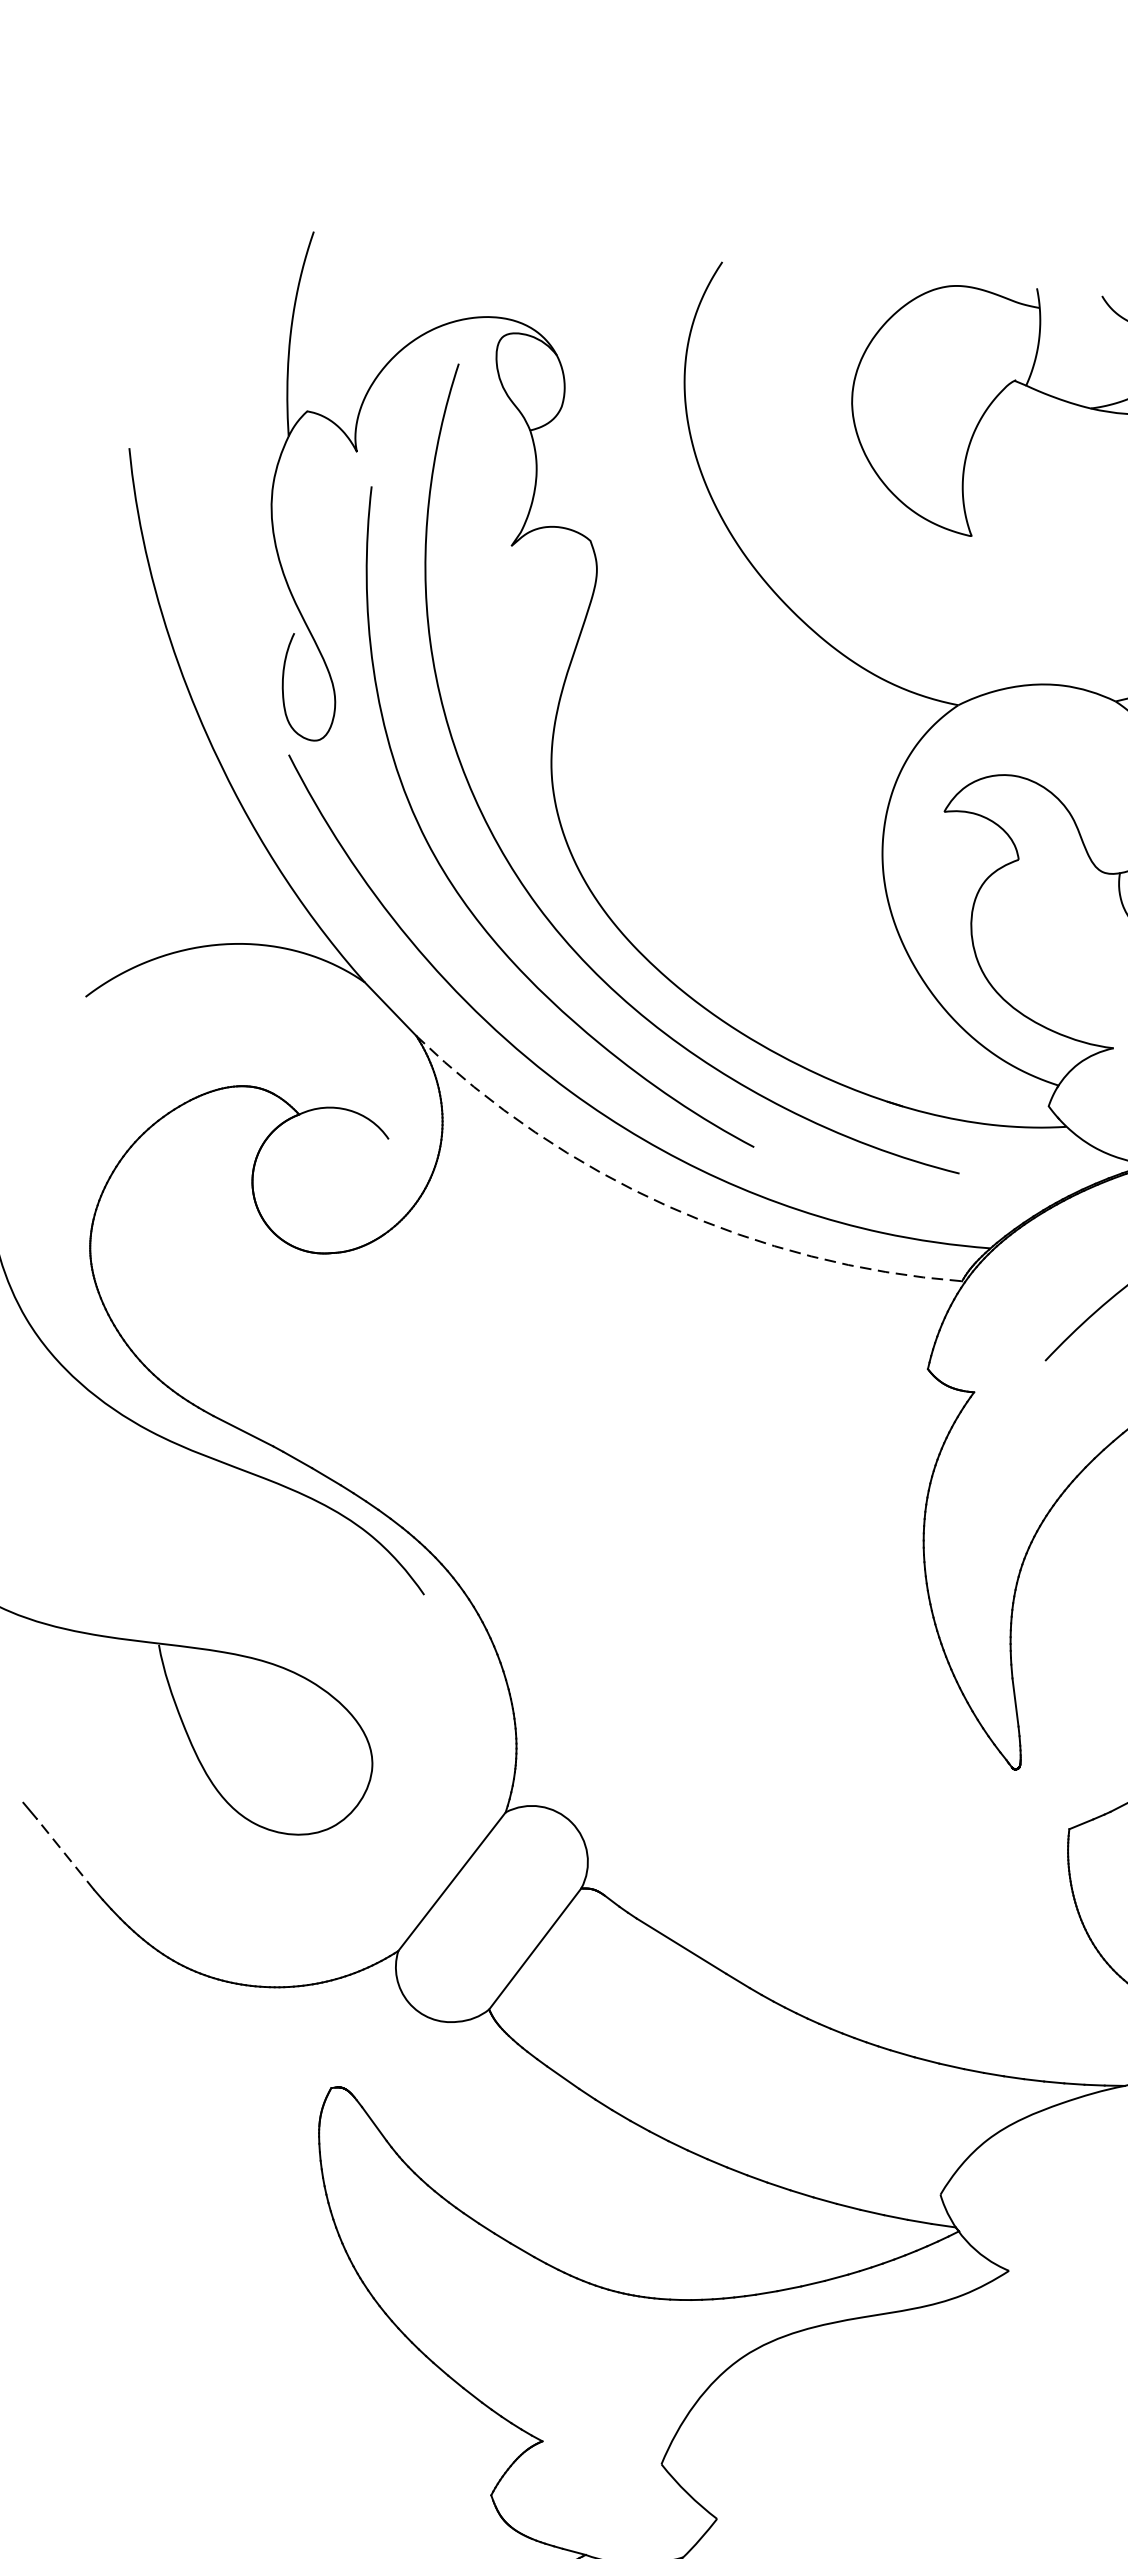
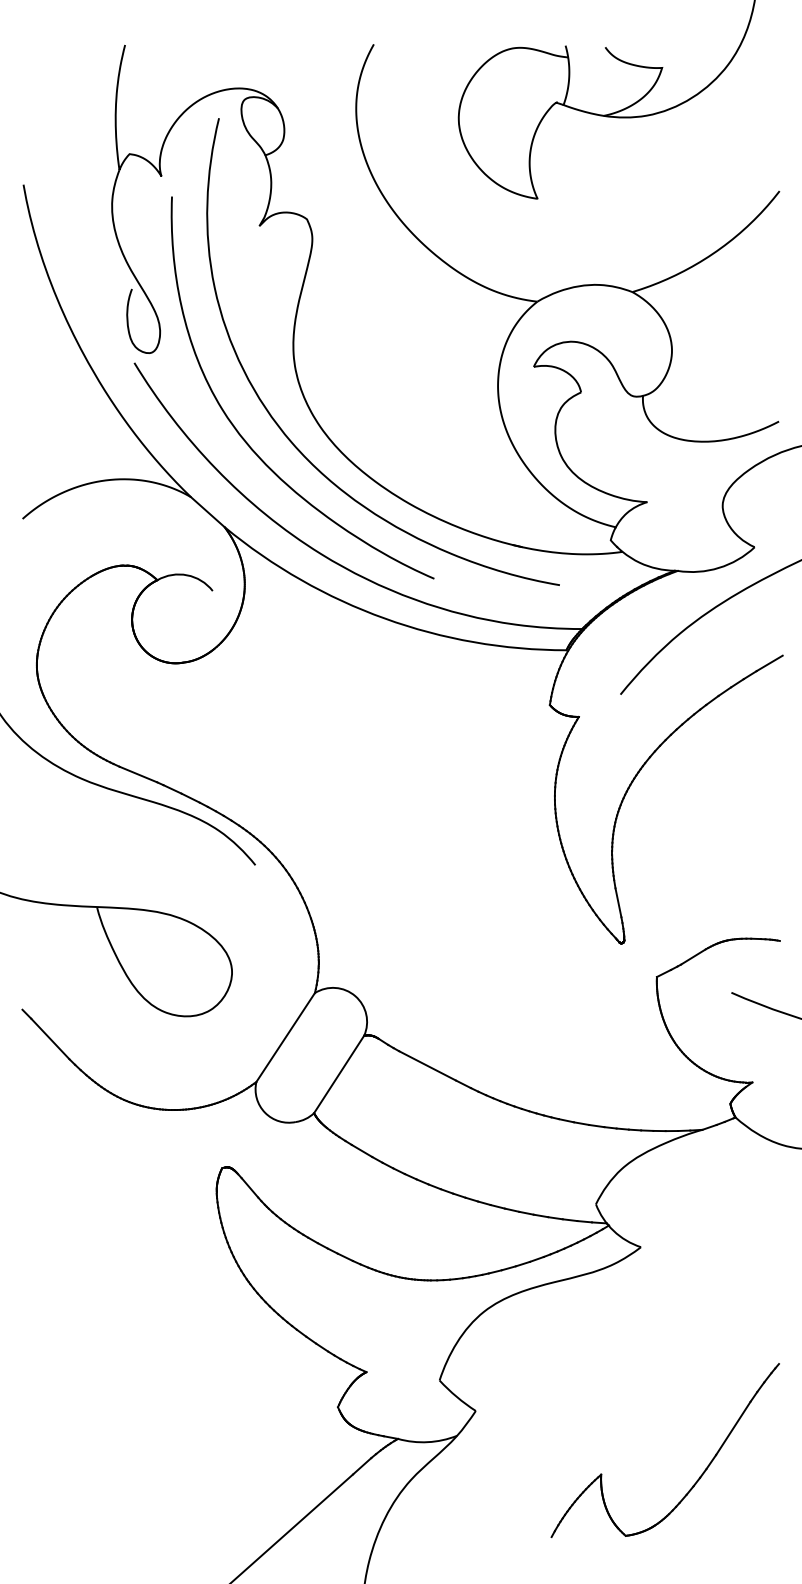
arc: (667, 1206) -> (384, 618), dashed -> solid
line: (65, 1855) -> (50, 1039), dashed -> solid

